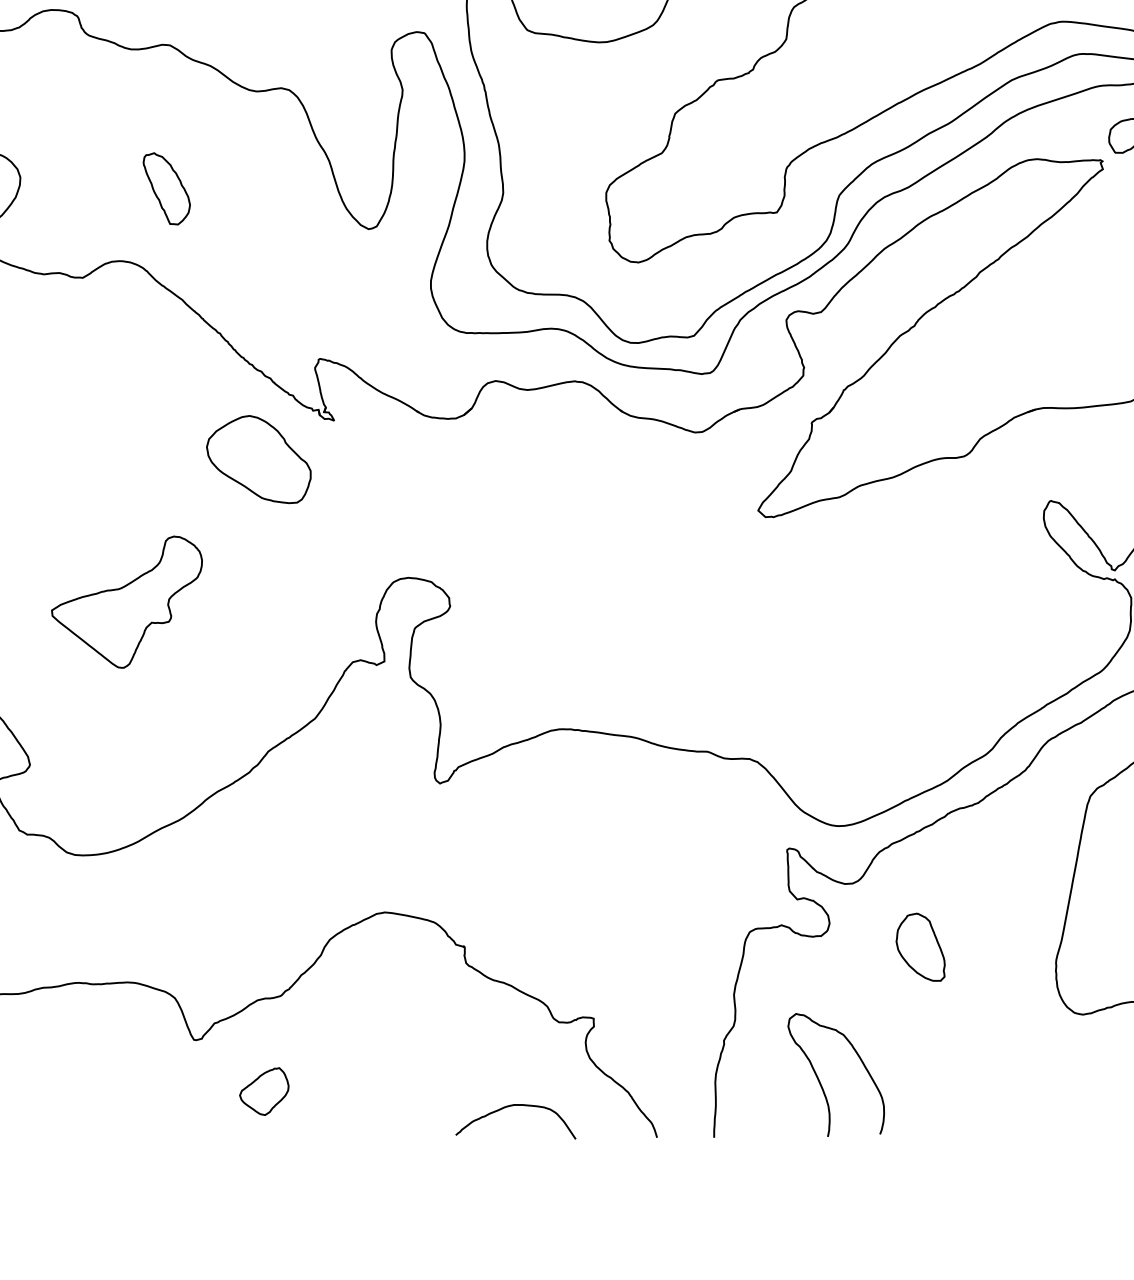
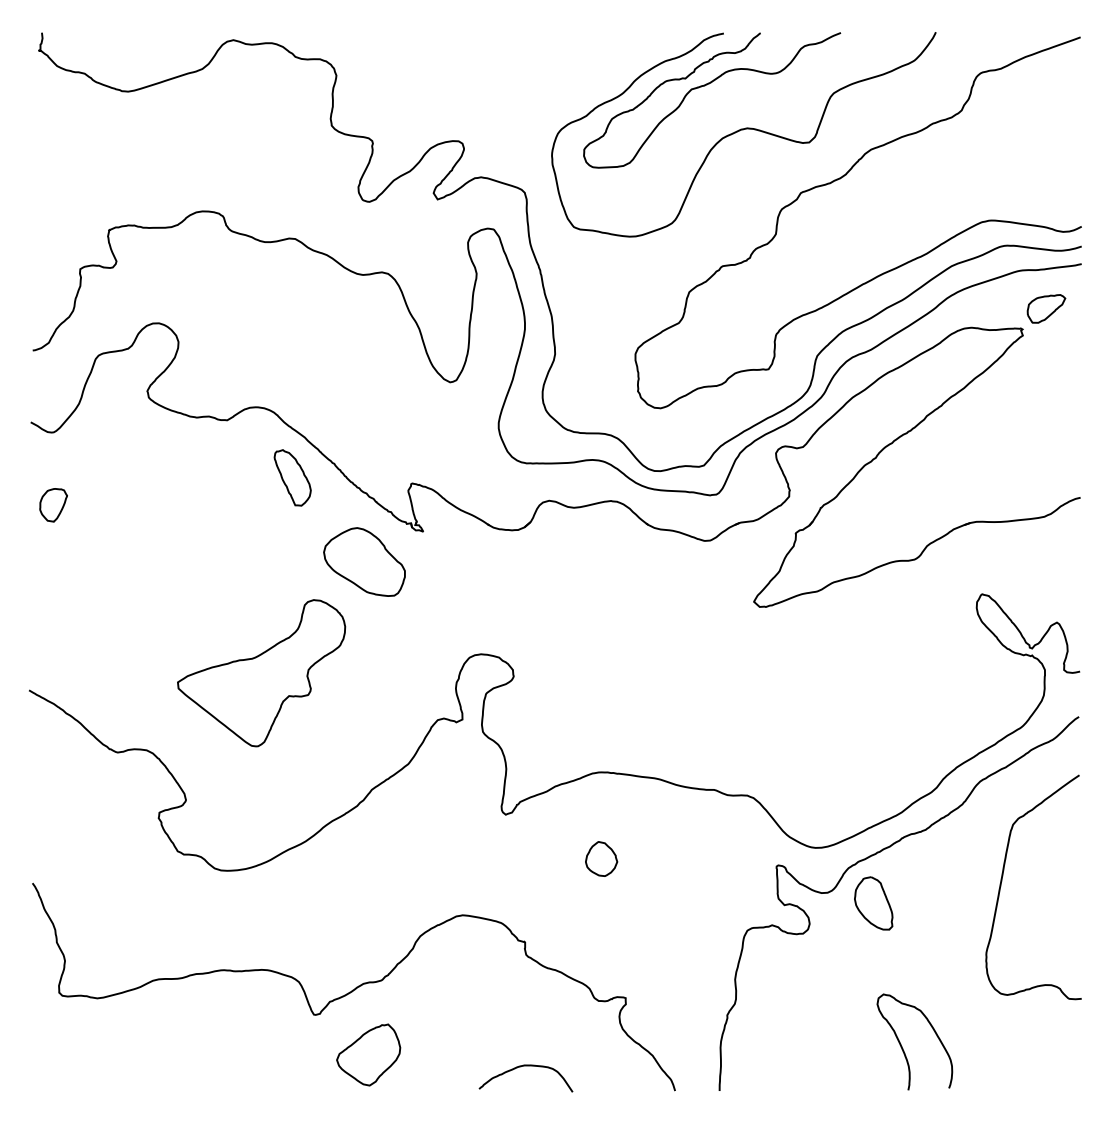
part: (166, 188) -> (292, 477), moved
part: (126, 602) -> (261, 673), size x1.43
part: (562, 839) -> (601, 858), added
part: (920, 947) -> (873, 903), moved
curve: (820, 1080) -> (902, 1046), moved
part: (263, 1090) -> (368, 1054), size x1.67
curve: (515, 1106) -> (525, 1066), moved

